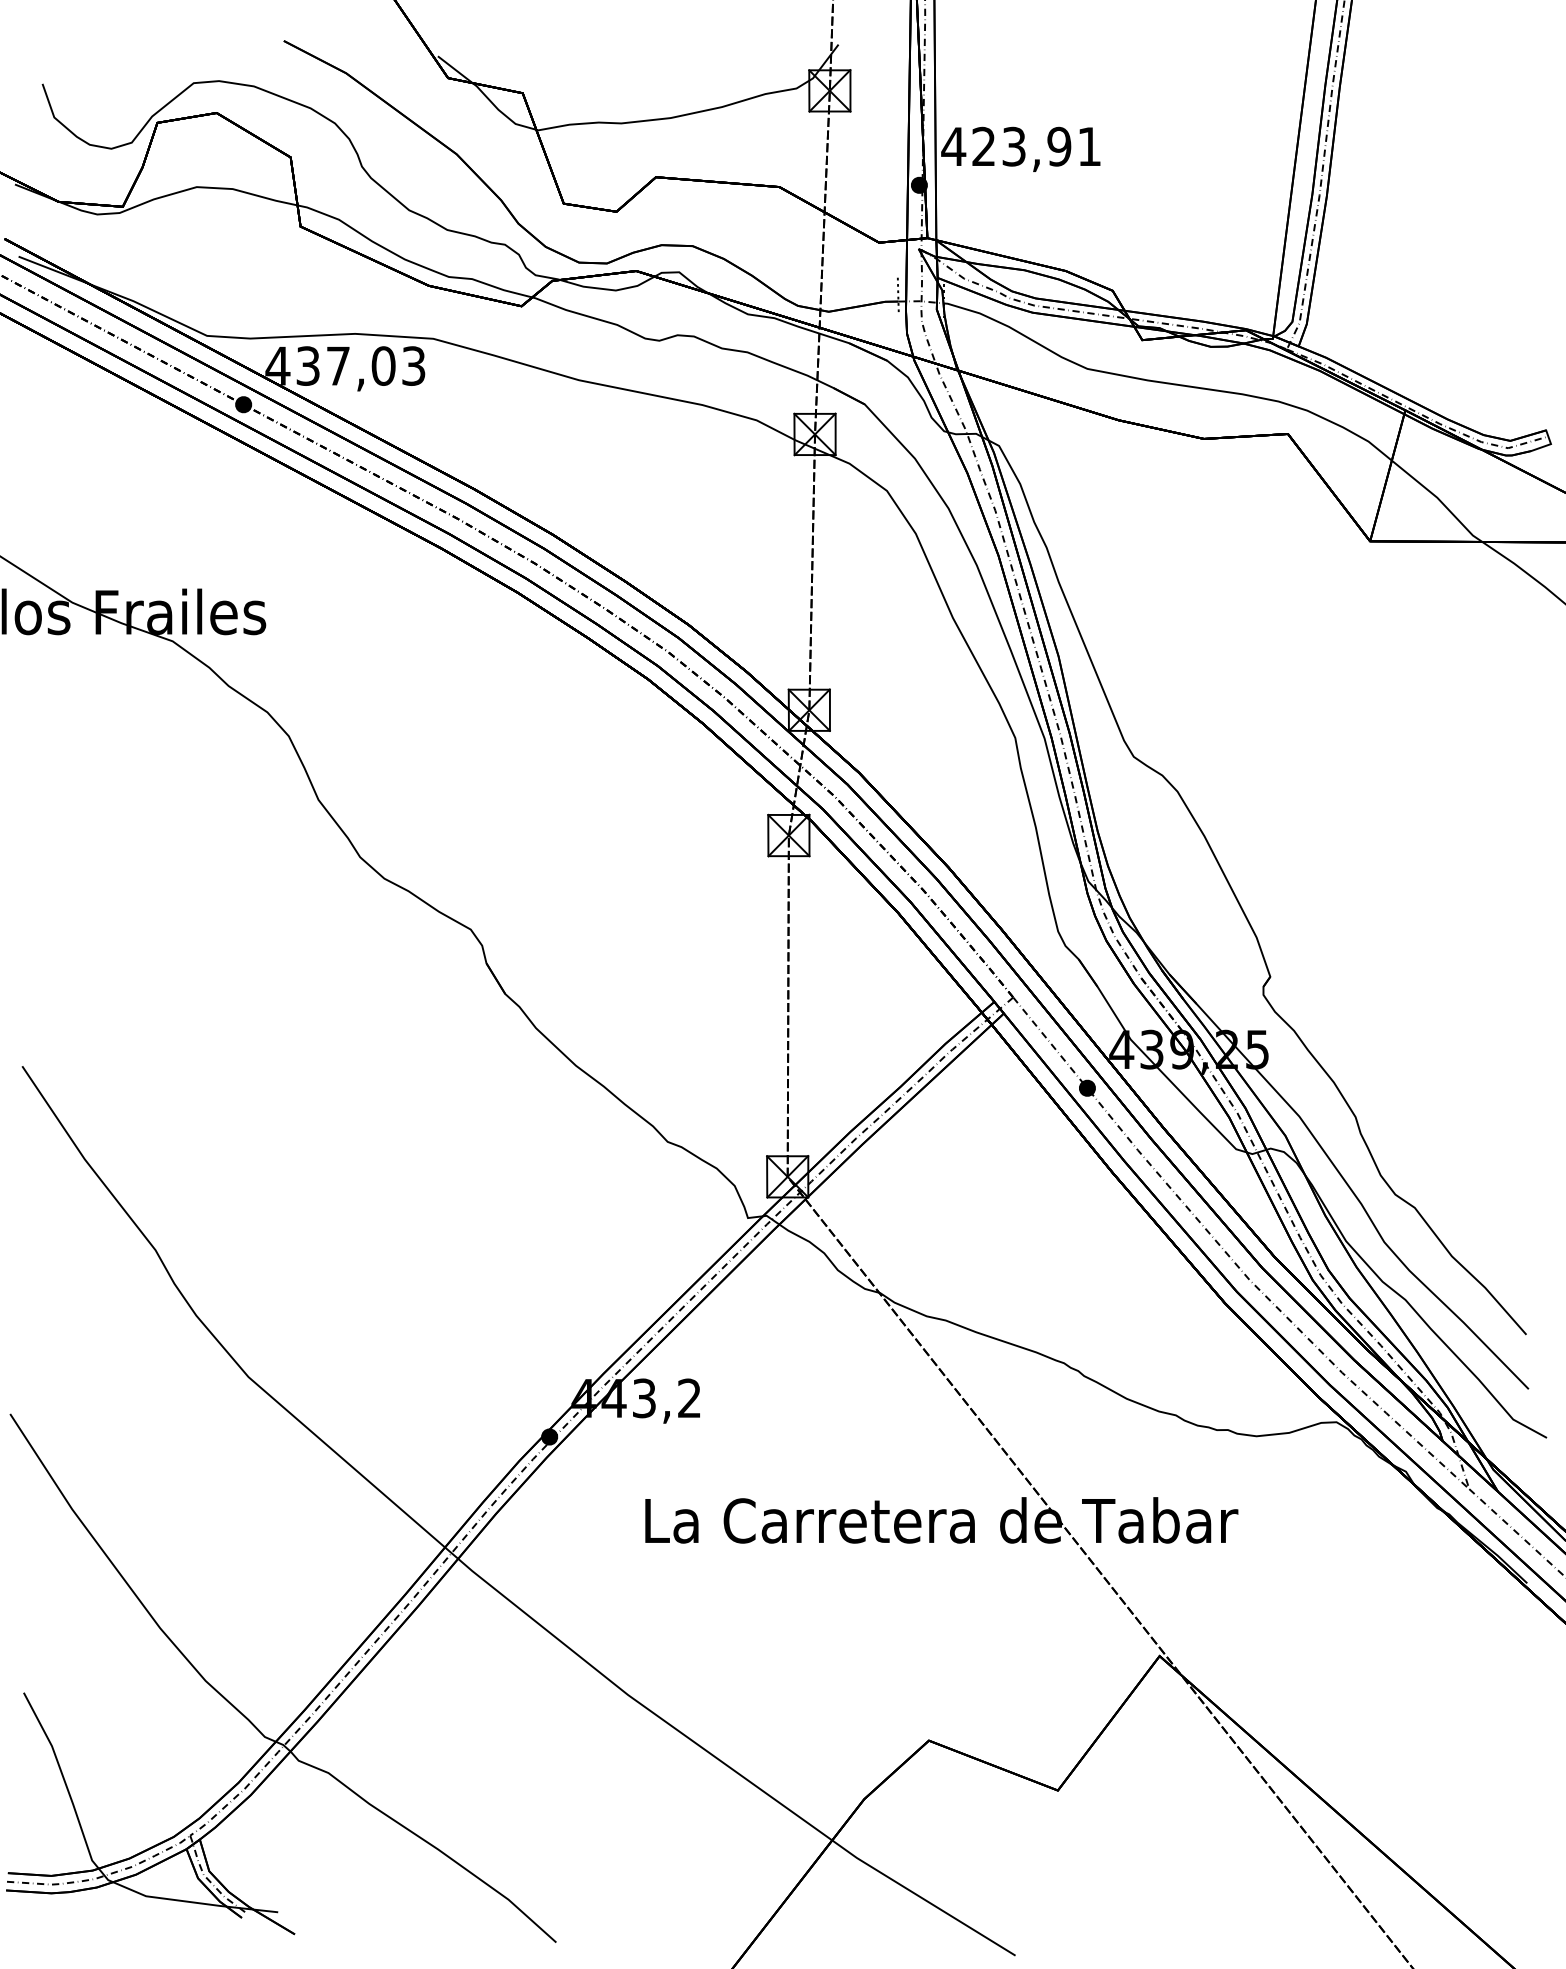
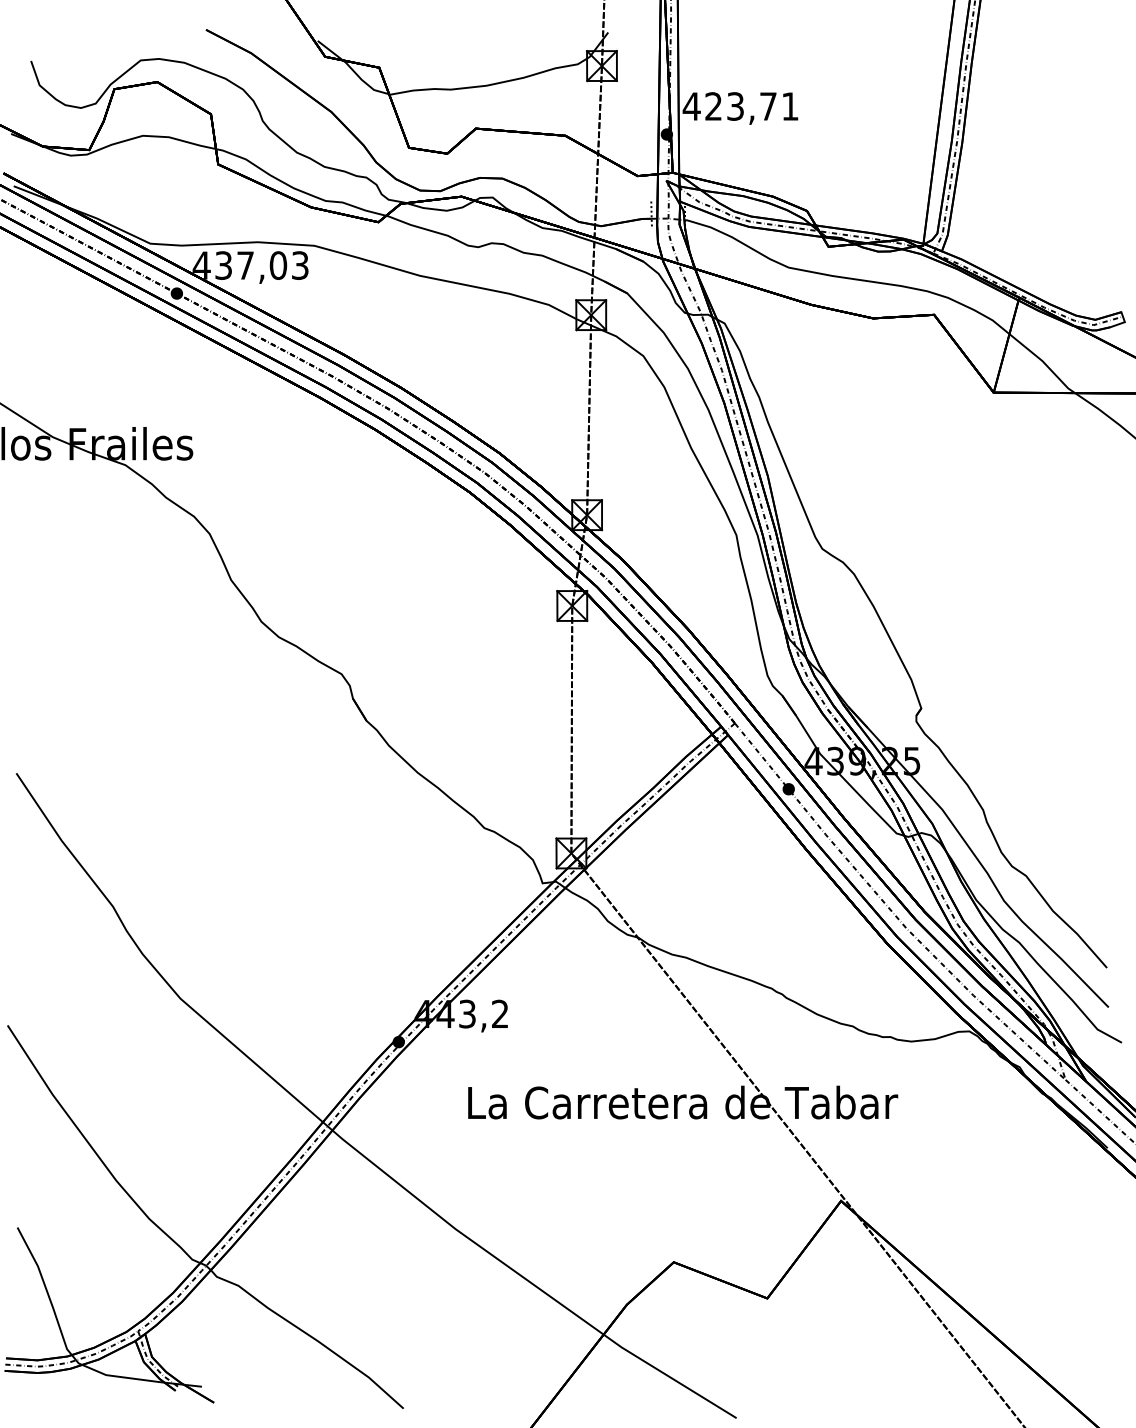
text: (1059, 146) -> (768, 106), 423,91 -> 423,71

